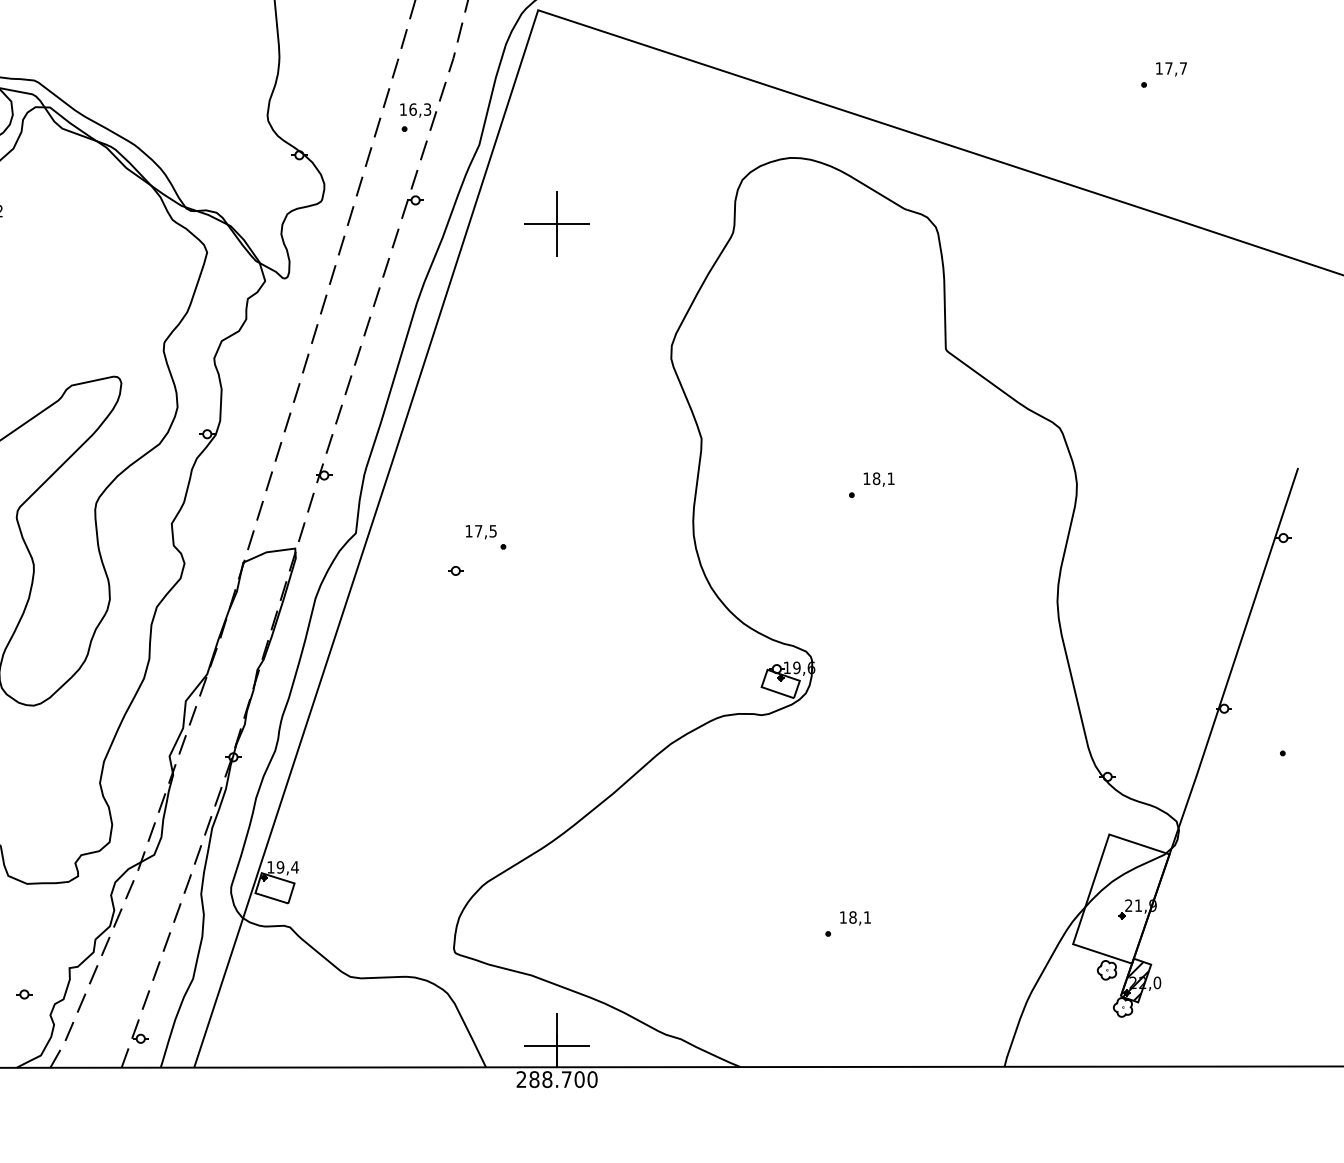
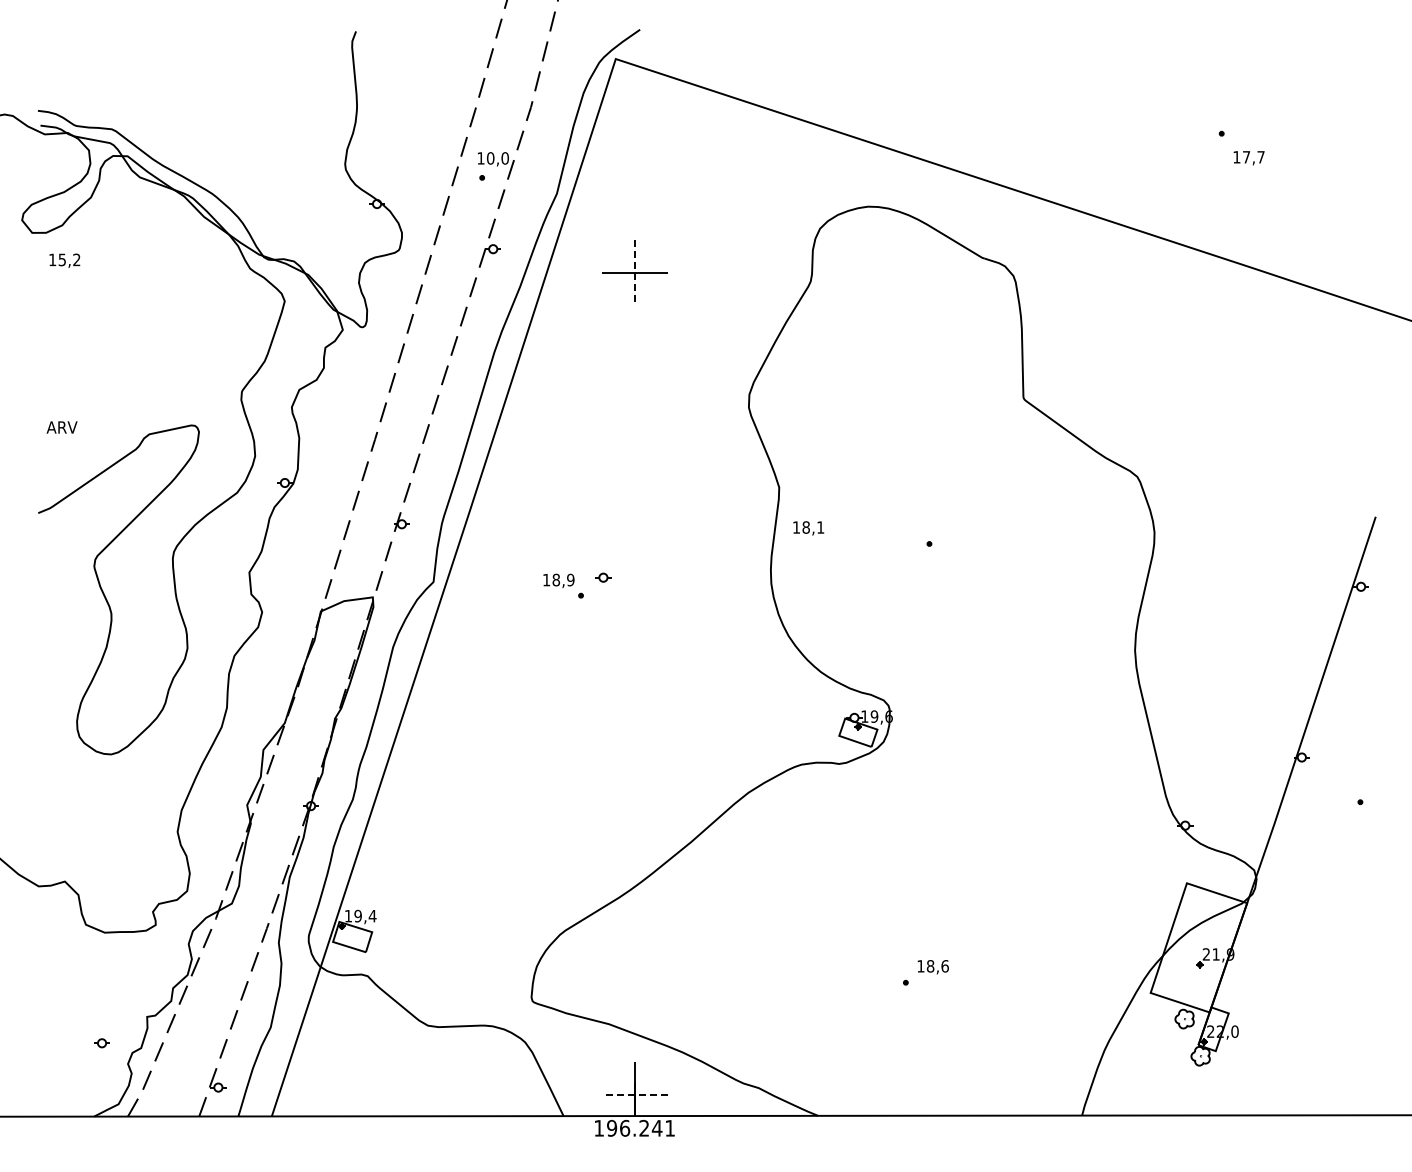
text: (1170, 69) -> (1248, 158), moved
text: (419, 109) -> (497, 158), 16,3 -> 10,0
line: (556, 223) -> (634, 272), solid -> dashed
text: (878, 479) -> (808, 528), moved
text: (485, 530) -> (563, 579), 17,5 -> 18,9
part: (455, 570) -> (603, 577), moved
text: (866, 917) -> (944, 966), 18,1 -> 18,6
hatch: (1135, 980) -> (1213, 1029), removed
line: (556, 1045) -> (634, 1094), solid -> dashed
text: (556, 1078) -> (634, 1127), 288.700 -> 196.241

